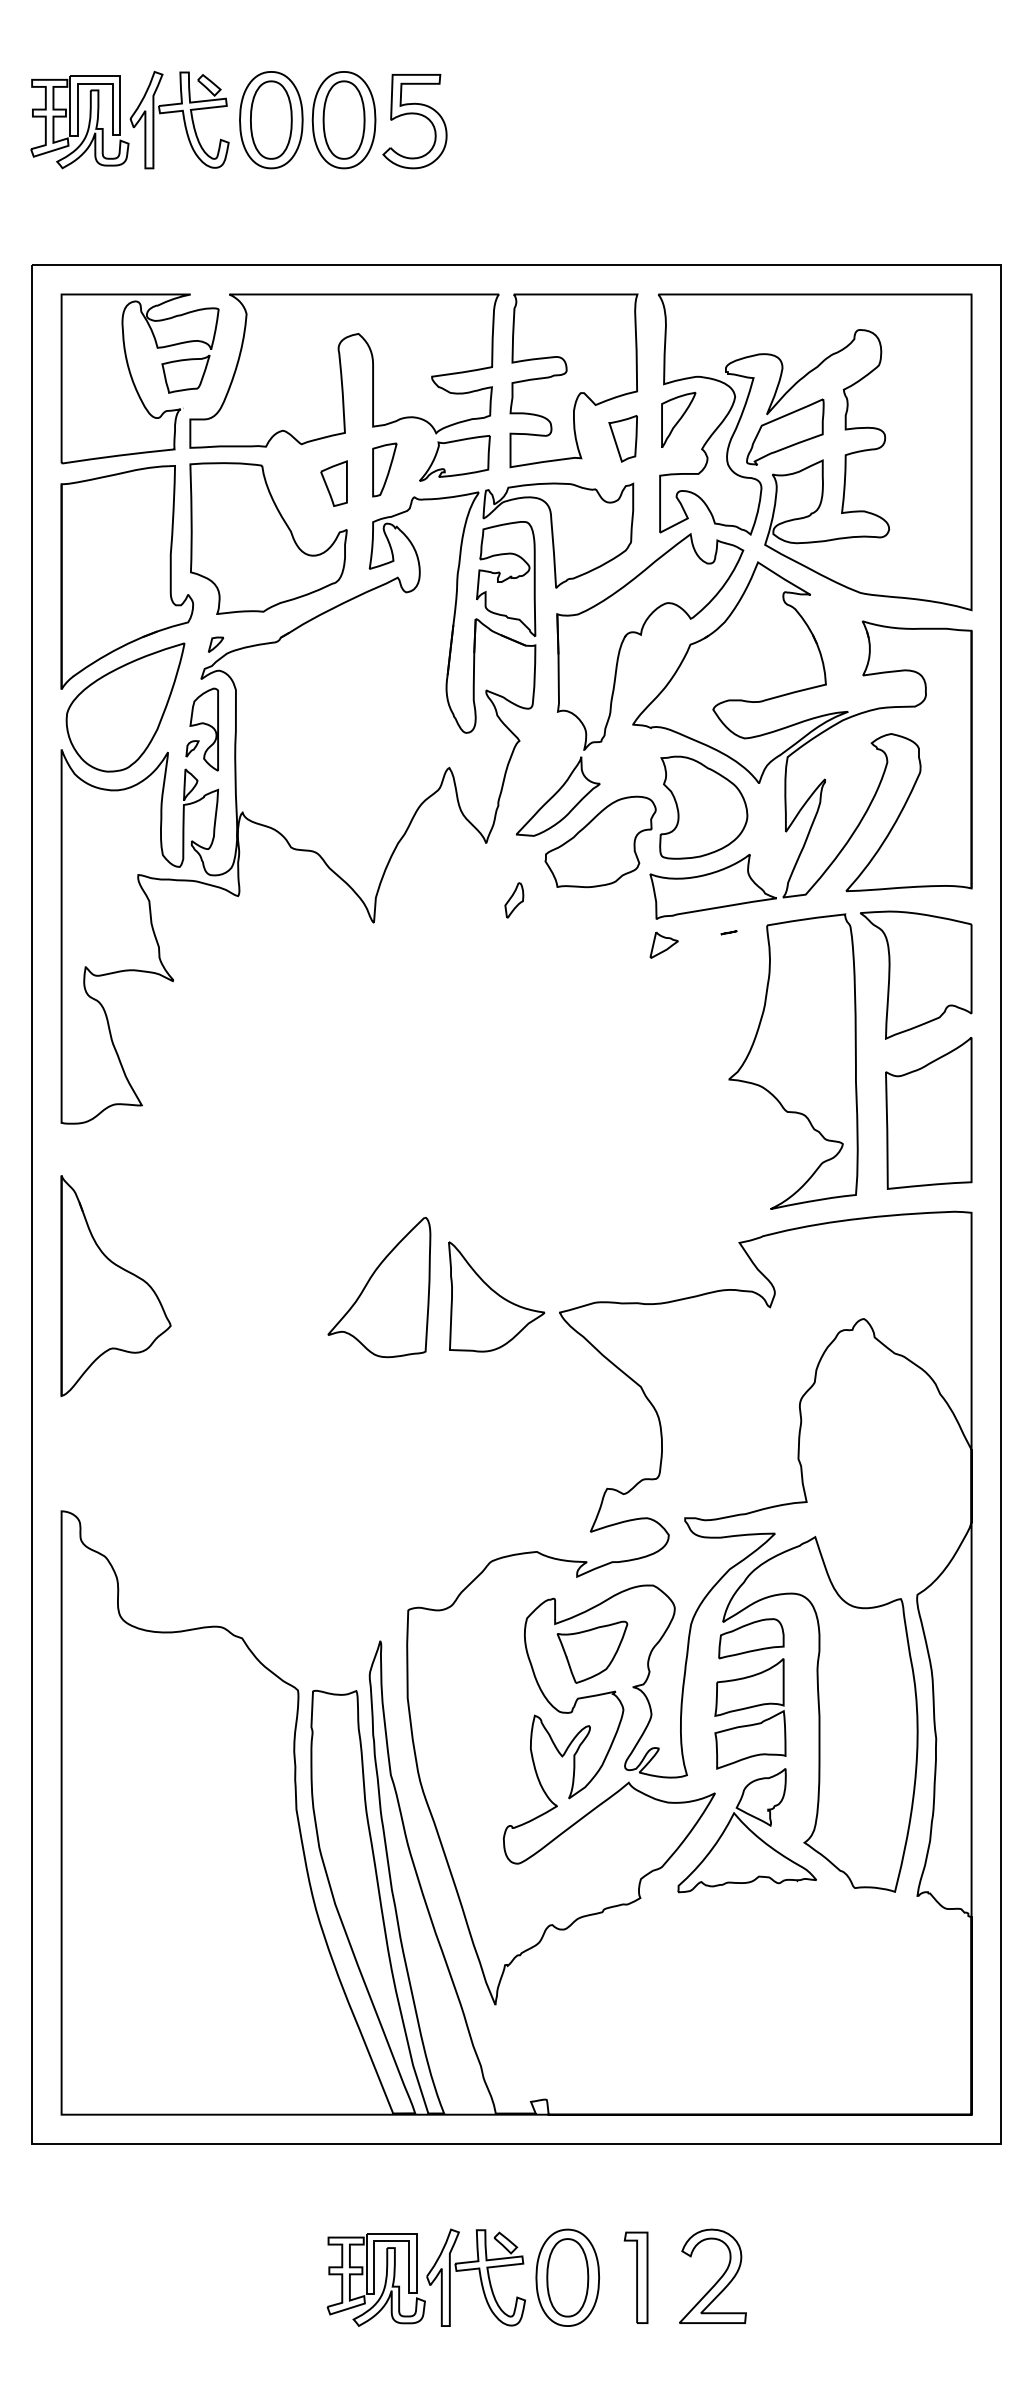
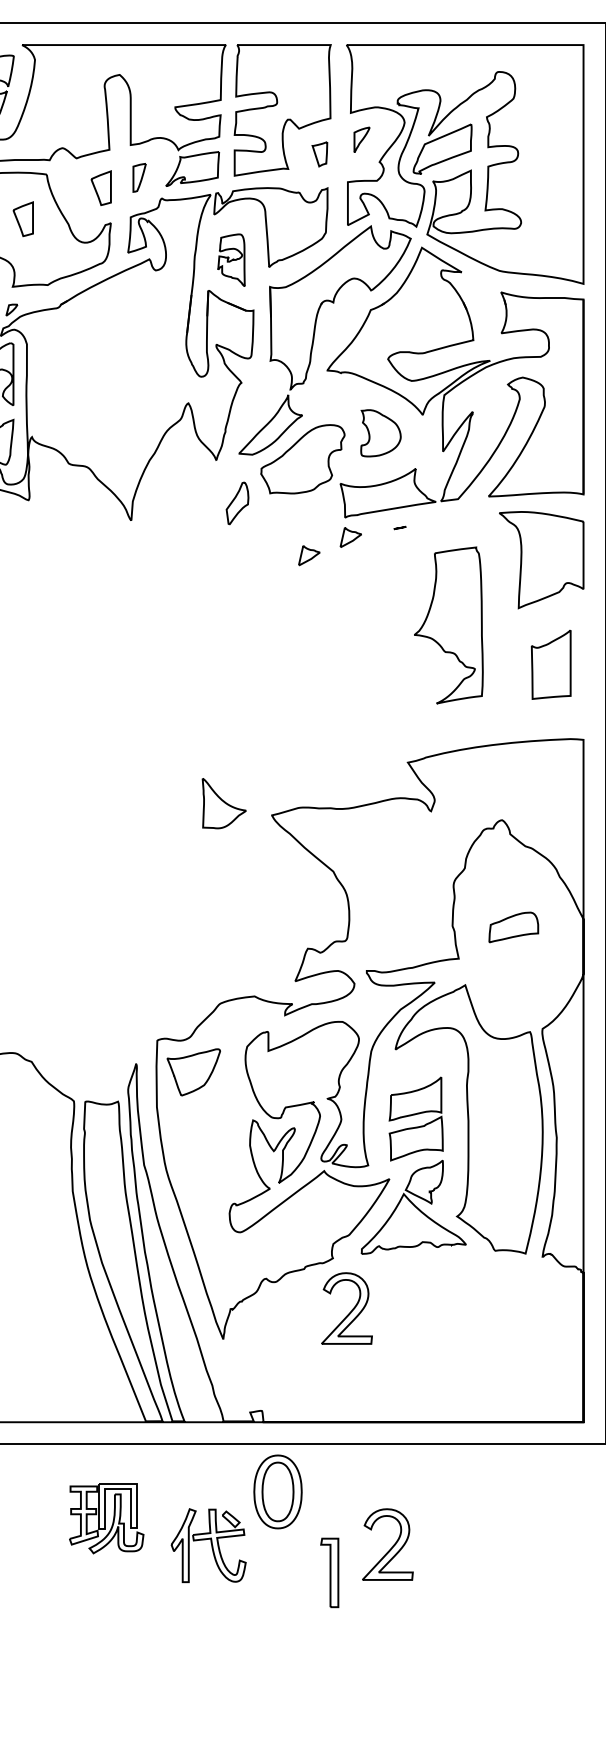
part: (678, 419) -> (361, 139), size x0.6
part: (622, 438) -> (319, 154), size x0.7
part: (384, 469) -> (139, 177), size x0.7
part: (230, 524) -> (22, 219), added
part: (506, 578) -> (231, 259), size x0.6
part: (703, 807) -> (380, 433), size x0.6
part: (514, 900) -> (237, 503), size x1.6
part: (608, 968) -> (308, 555), added
part: (793, 1061) -> (448, 625), size x0.7
part: (928, 1113) -> (550, 664), size x0.6
part: (379, 1287) -> (135, 796), removed
part: (496, 1296) -> (224, 803), size x0.6
part: (751, 1638) -> (513, 927), moved
part: (592, 1651) -> (193, 1071), moved
part: (663, 1968) -> (350, 1311), added
part: (567, 2277) -> (277, 1491), moved
part: (635, 2277) -> (329, 1572), moved
part: (375, 2279) -> (106, 1518), moved

